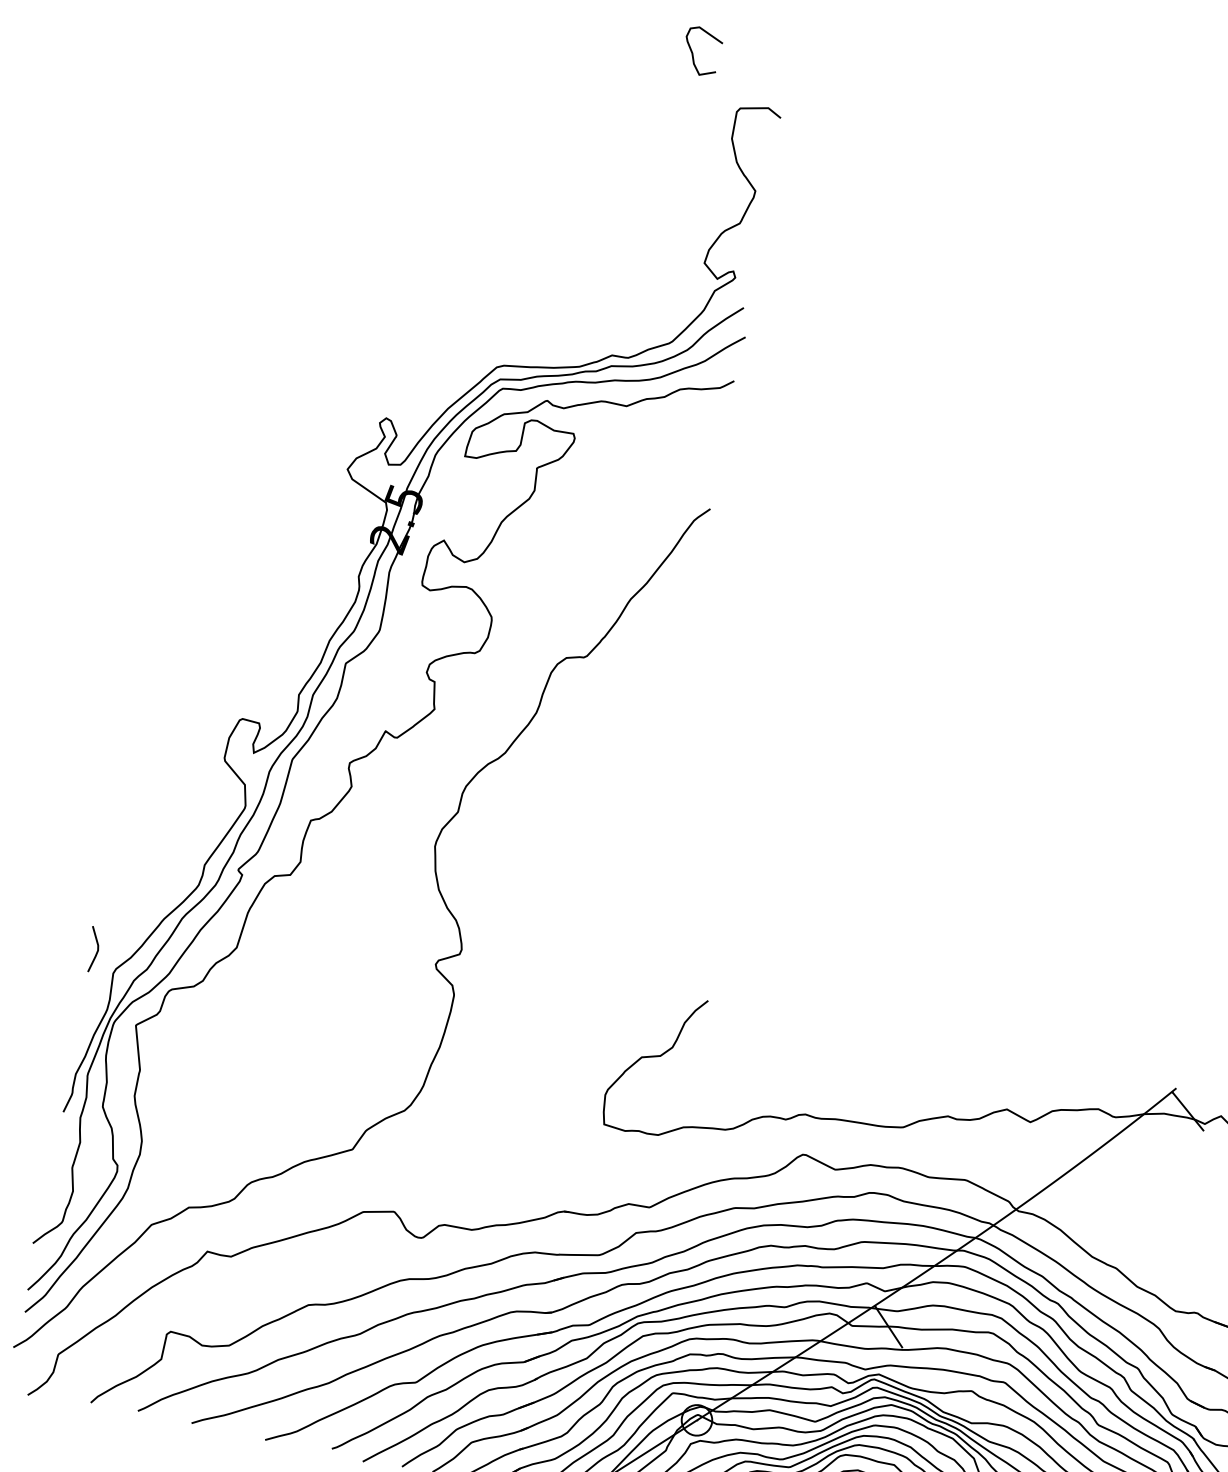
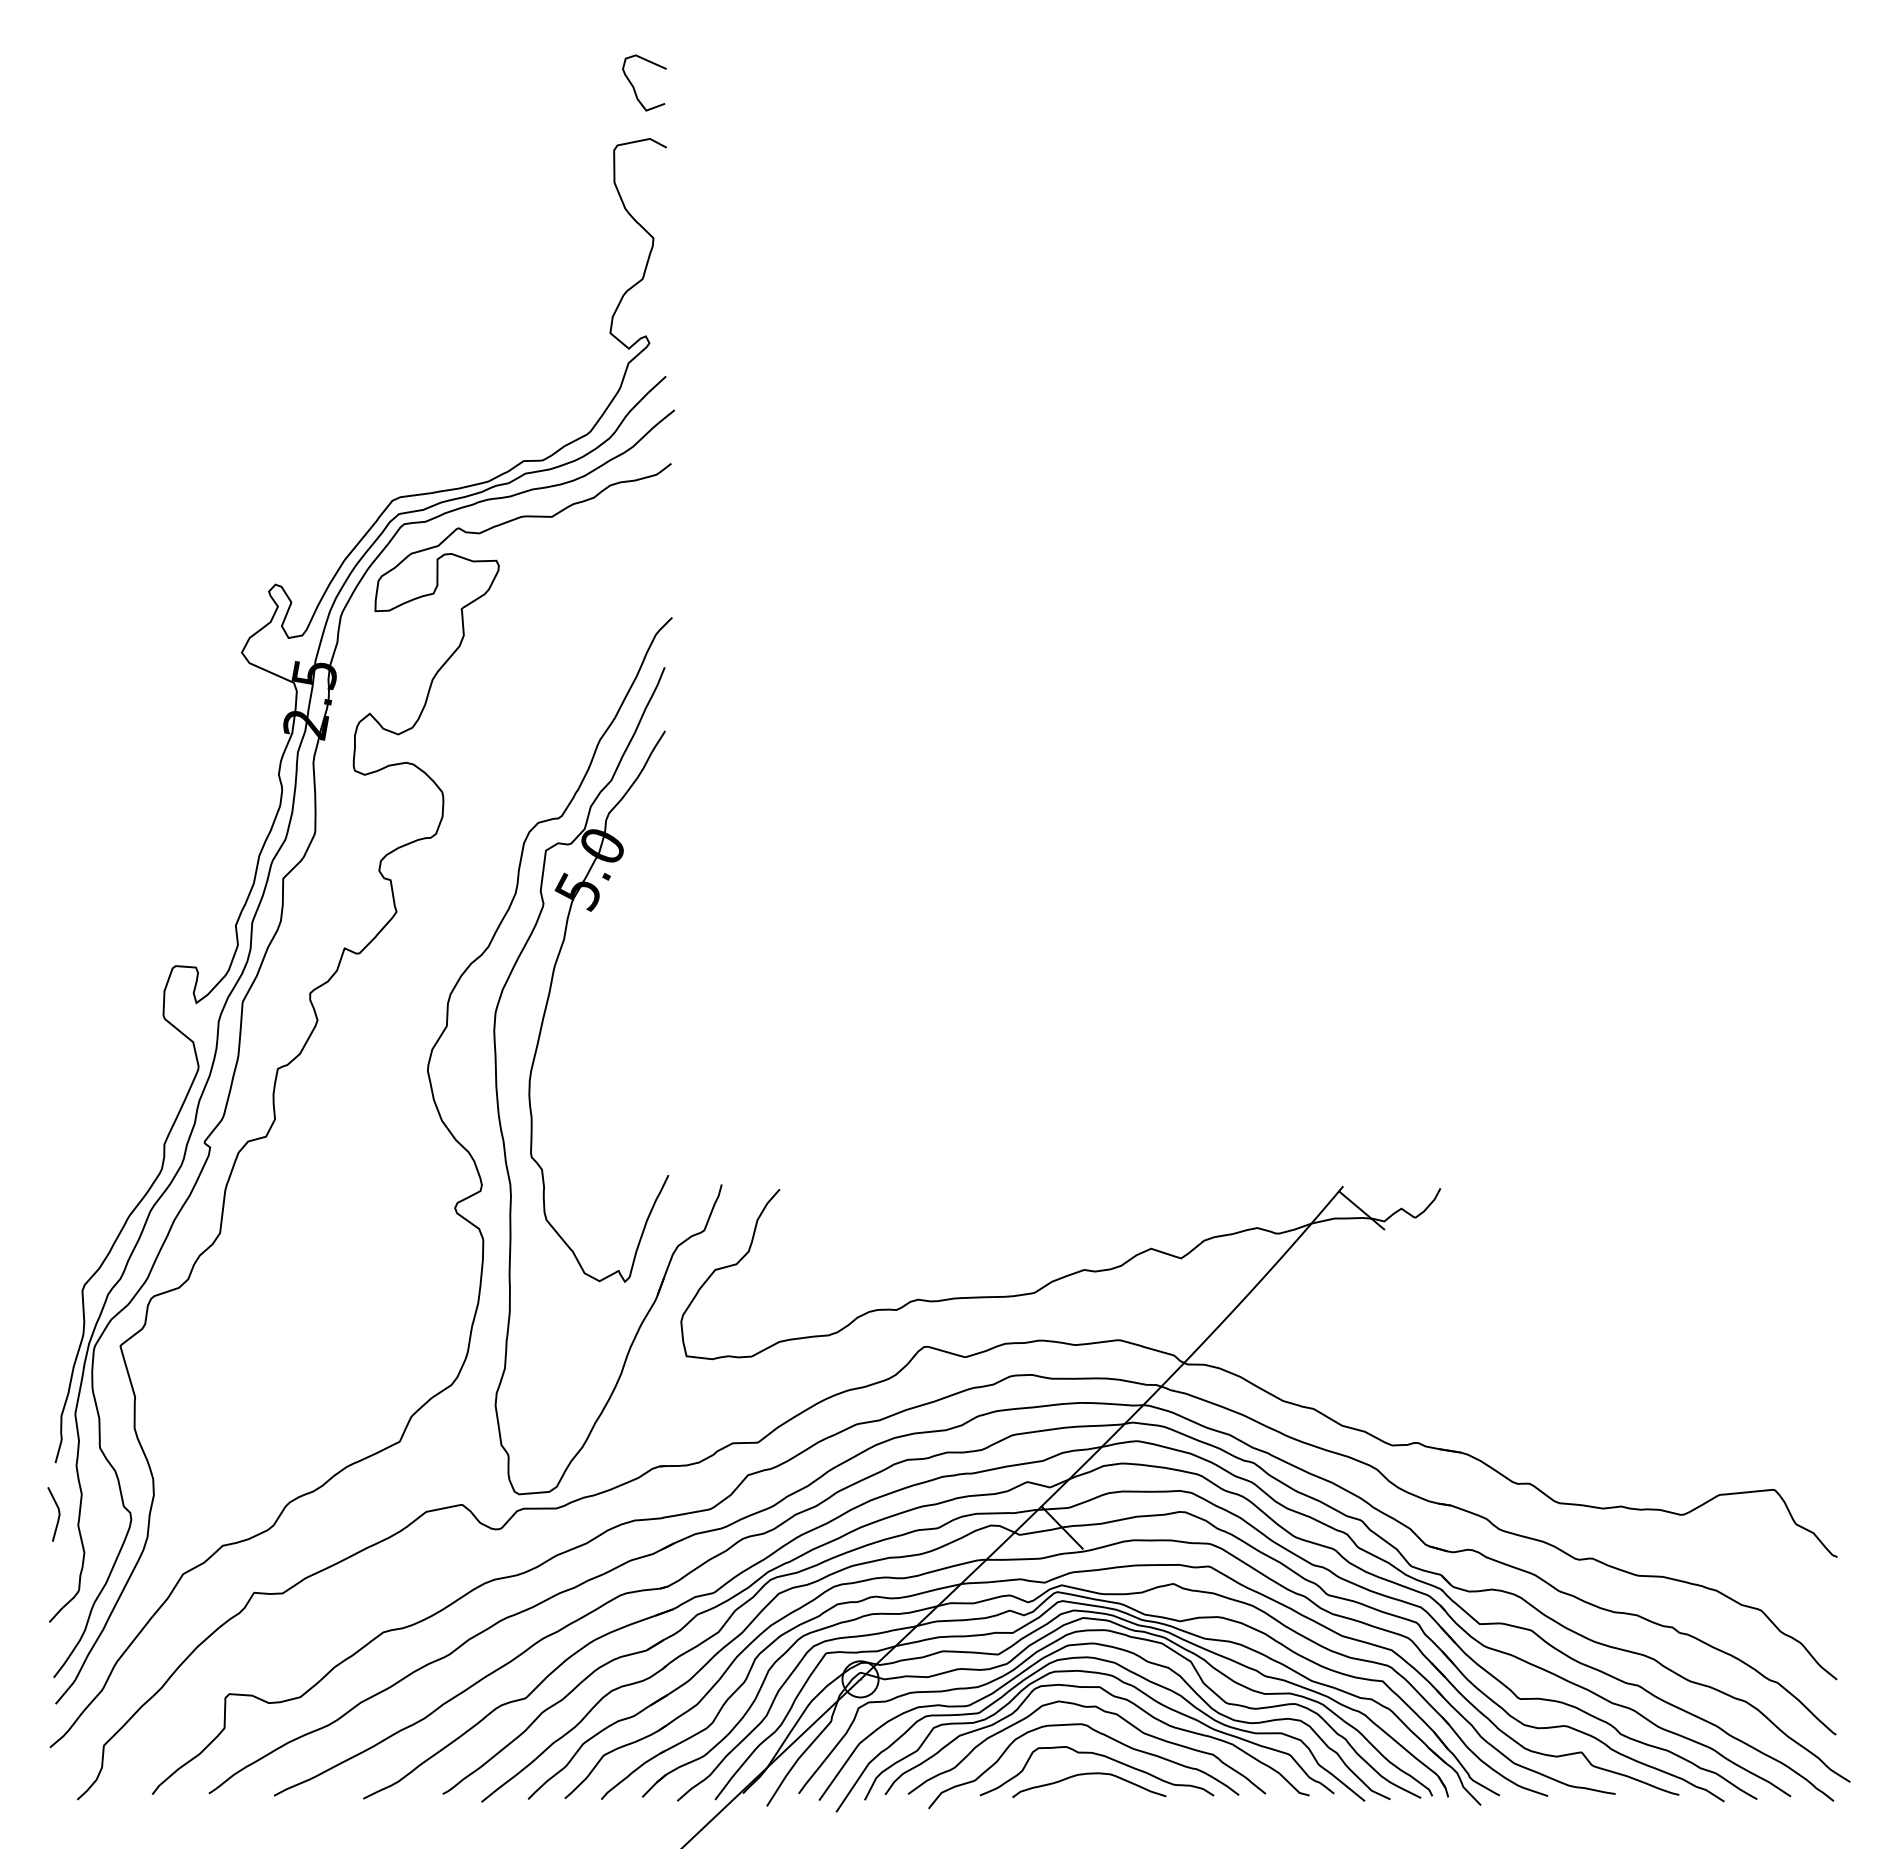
curve: (693, 53) -> (634, 87), moved
part: (524, 856) -> (534, 1062), added
line: (97, 950) -> (58, 1514), moved

